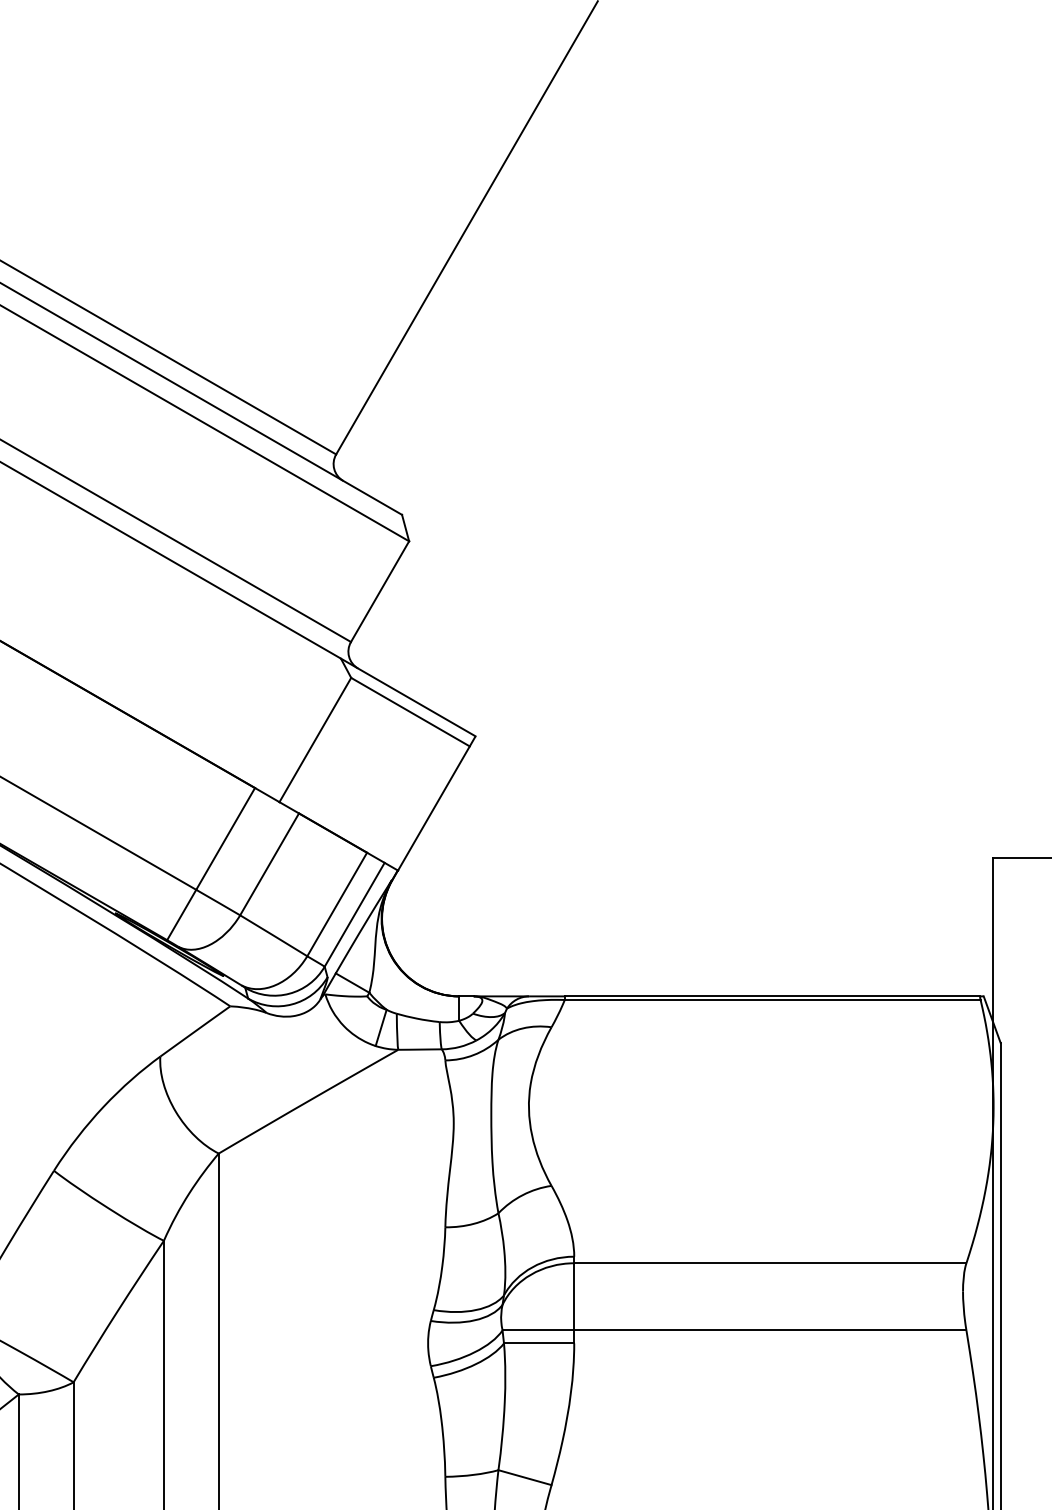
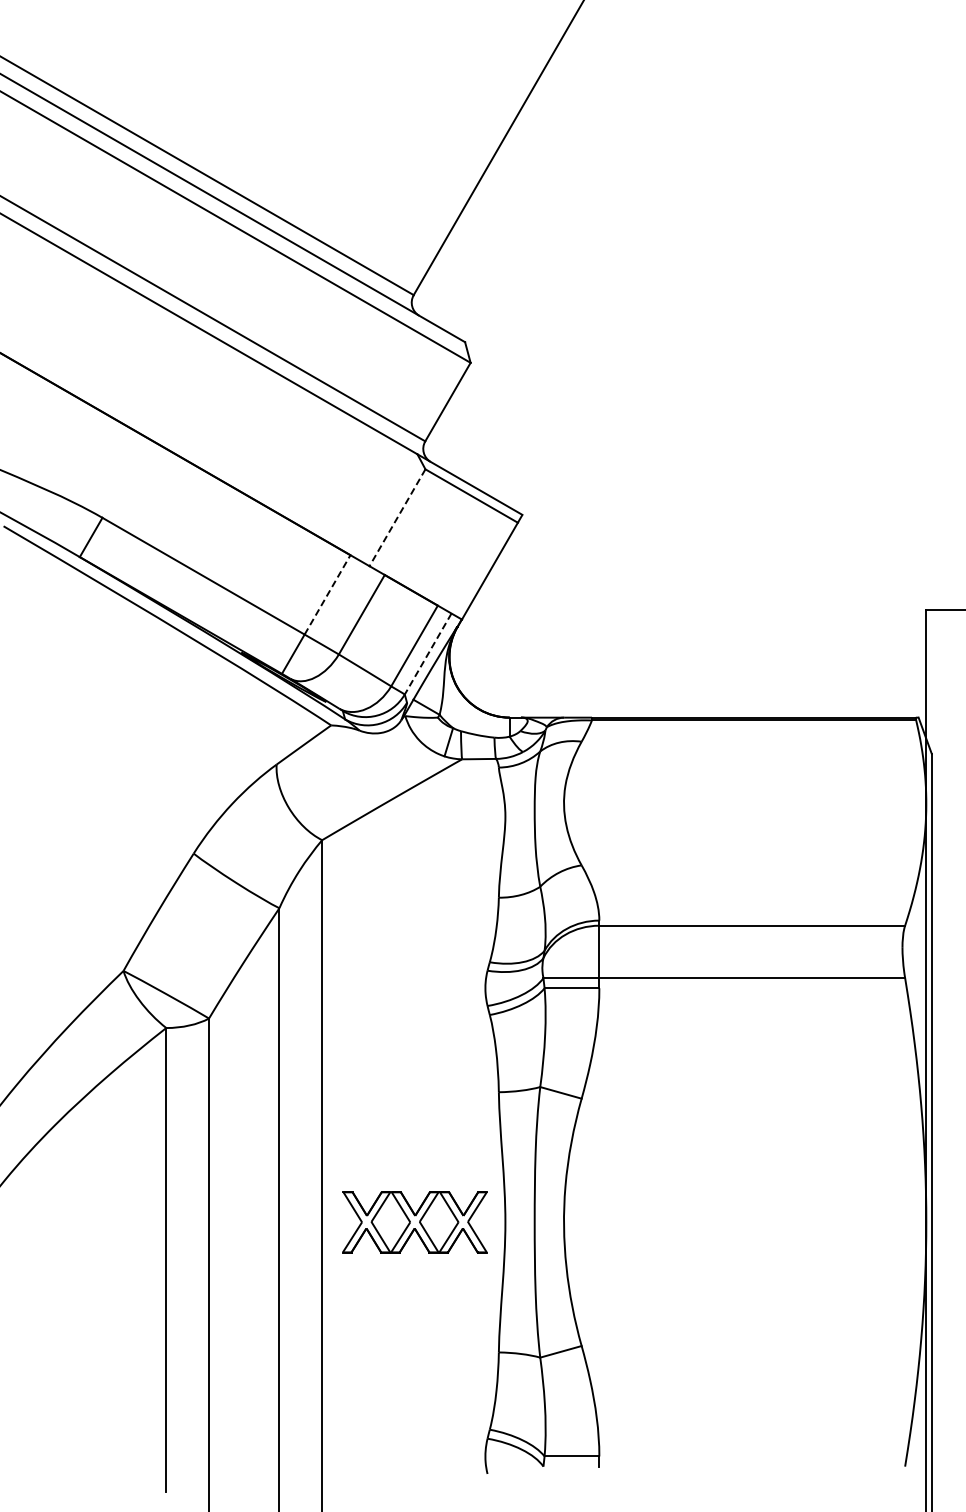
line: (315, 739) -> (397, 517), solid -> dashed
line: (225, 838) -> (327, 594), solid -> dashed
line: (355, 915) -> (428, 654), solid -> dashed

